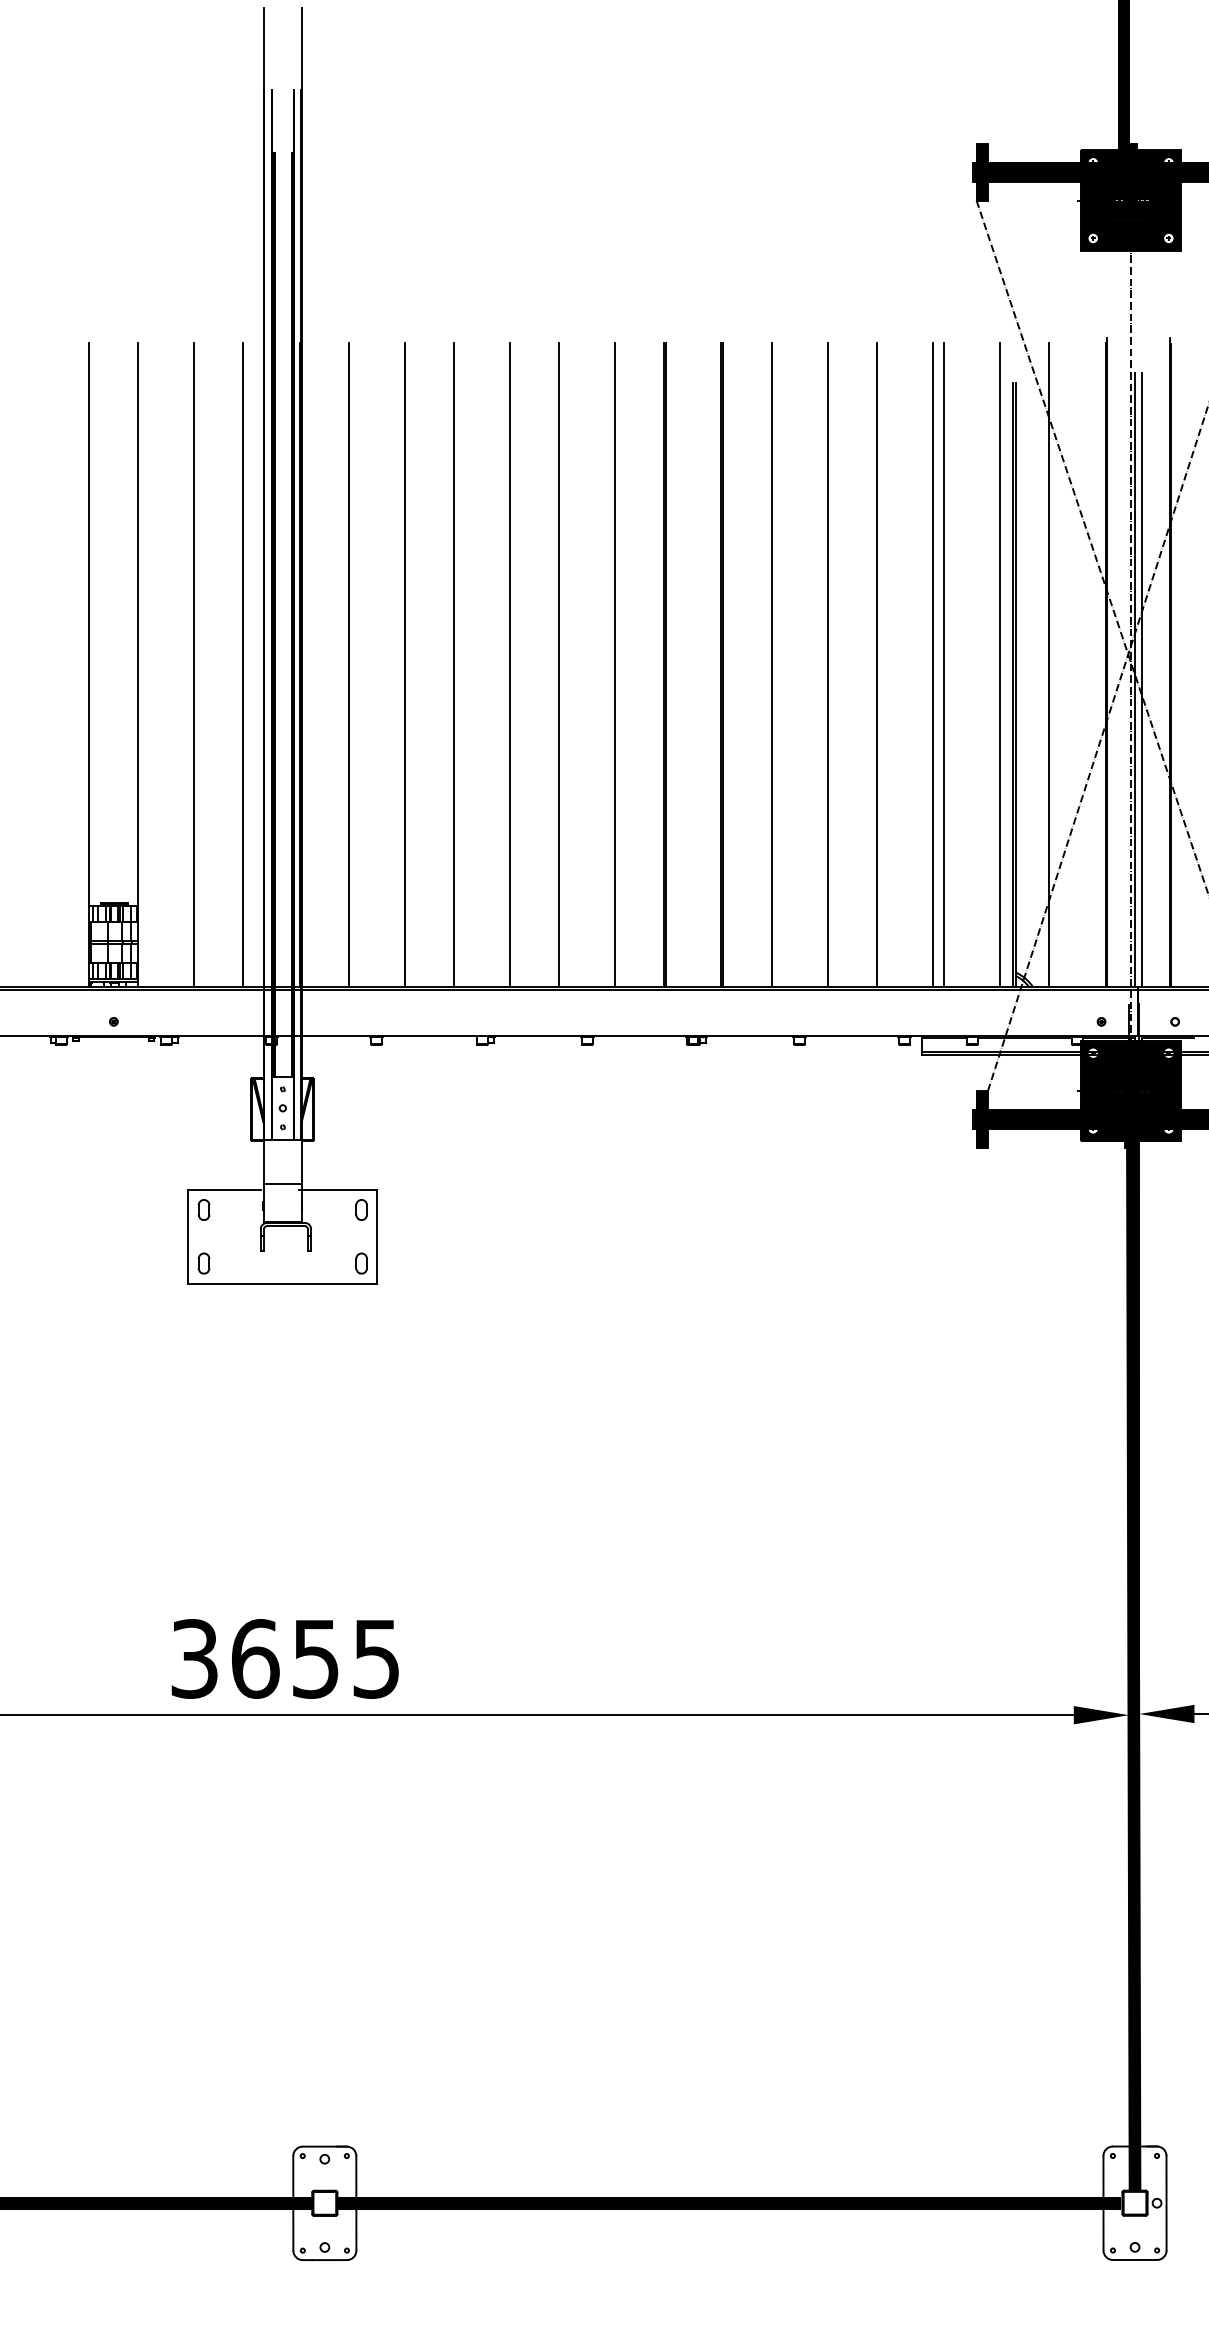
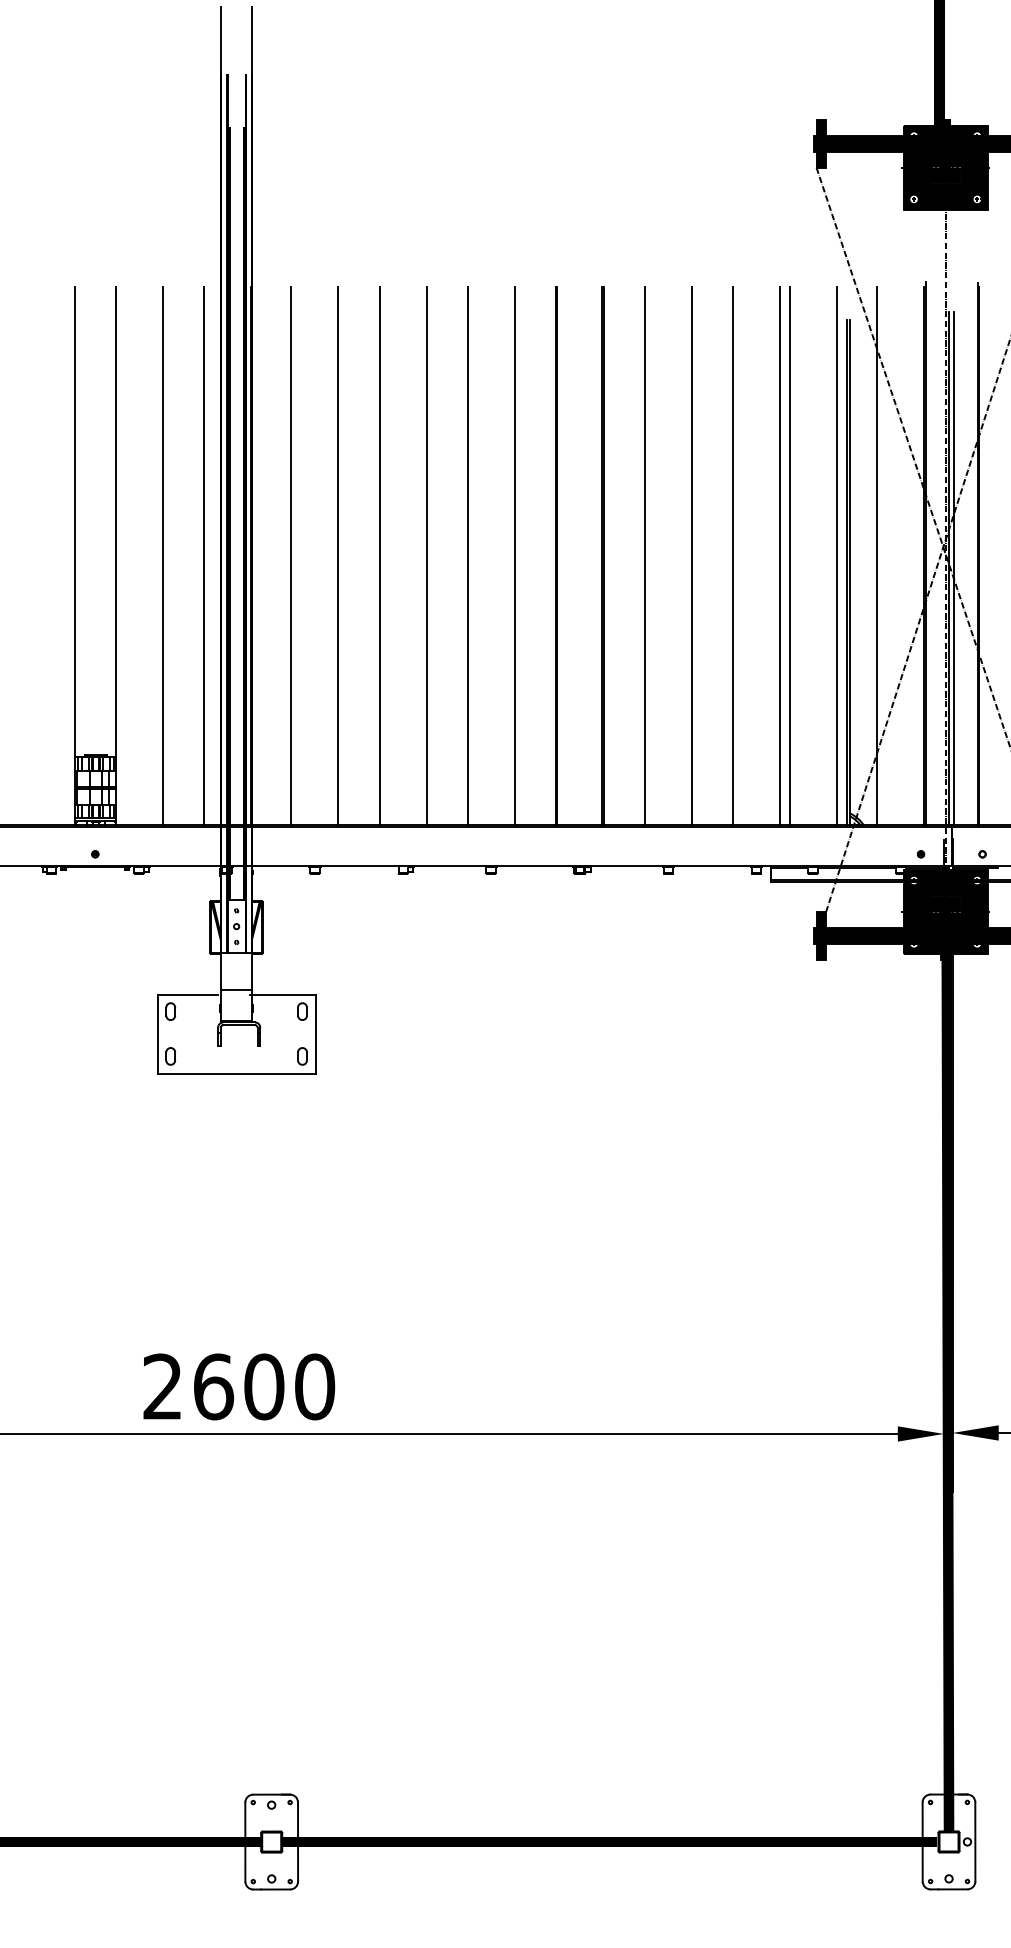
text: (285, 1658) -> (238, 1386), 3655 -> 2600

